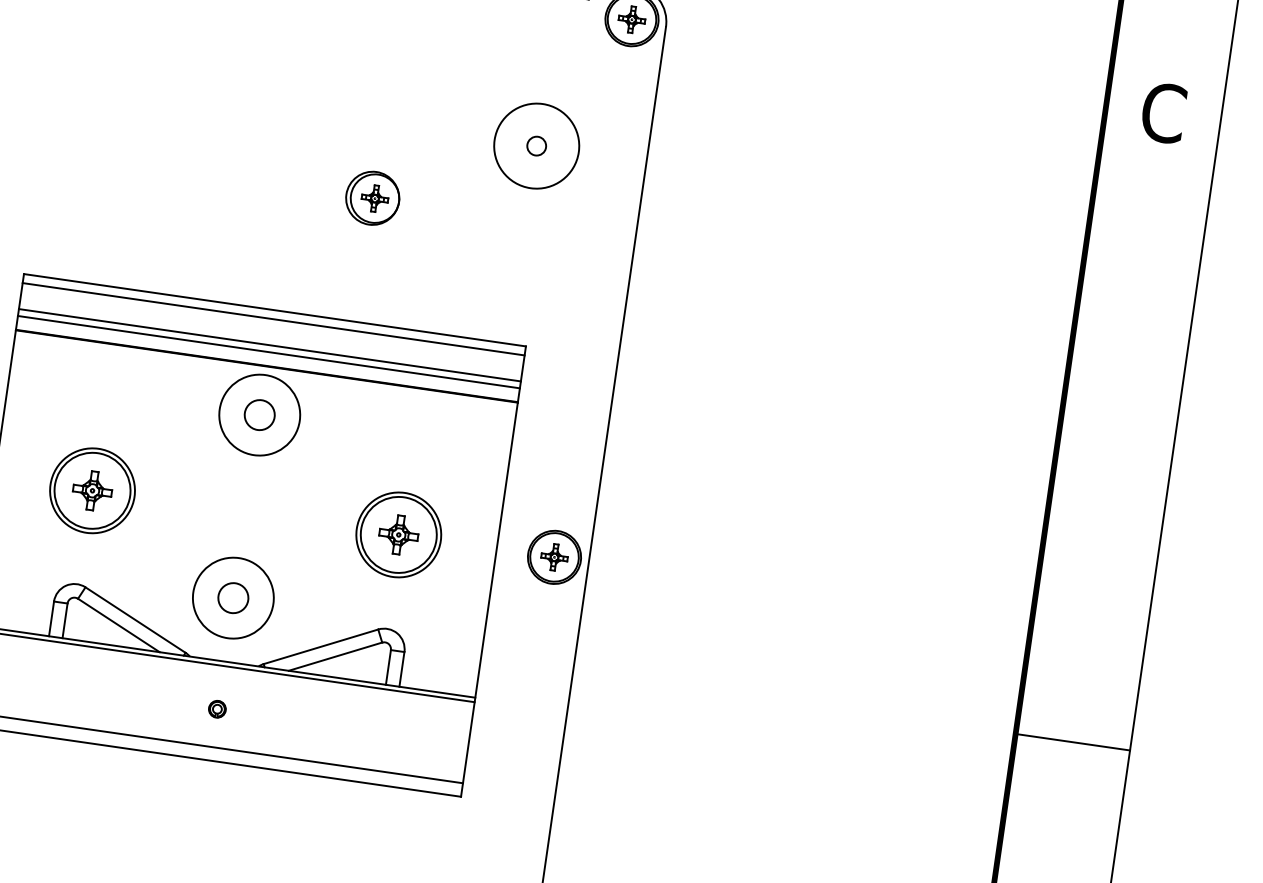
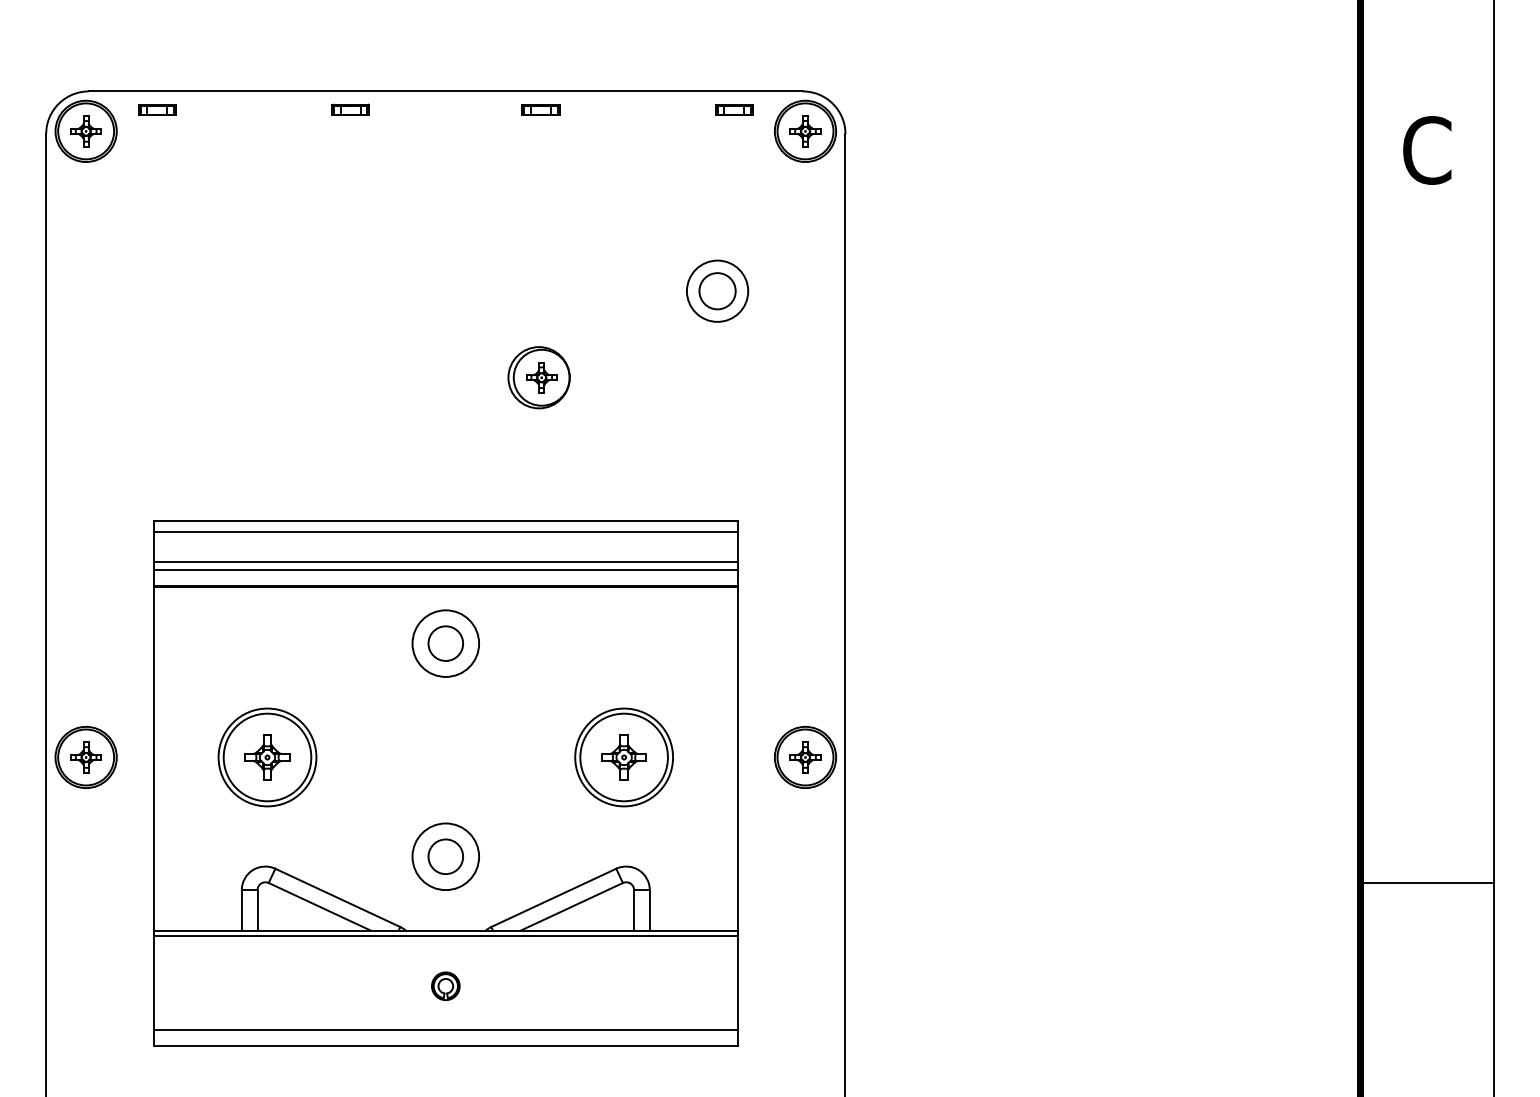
circle: (536, 145) -> (717, 290), size x0.62
circle: (536, 146) -> (717, 291), size x1.67
circle: (259, 414) -> (445, 643), size x0.71
circle: (233, 597) -> (445, 856), size x0.71
part: (217, 708) -> (445, 985), size x1.43

